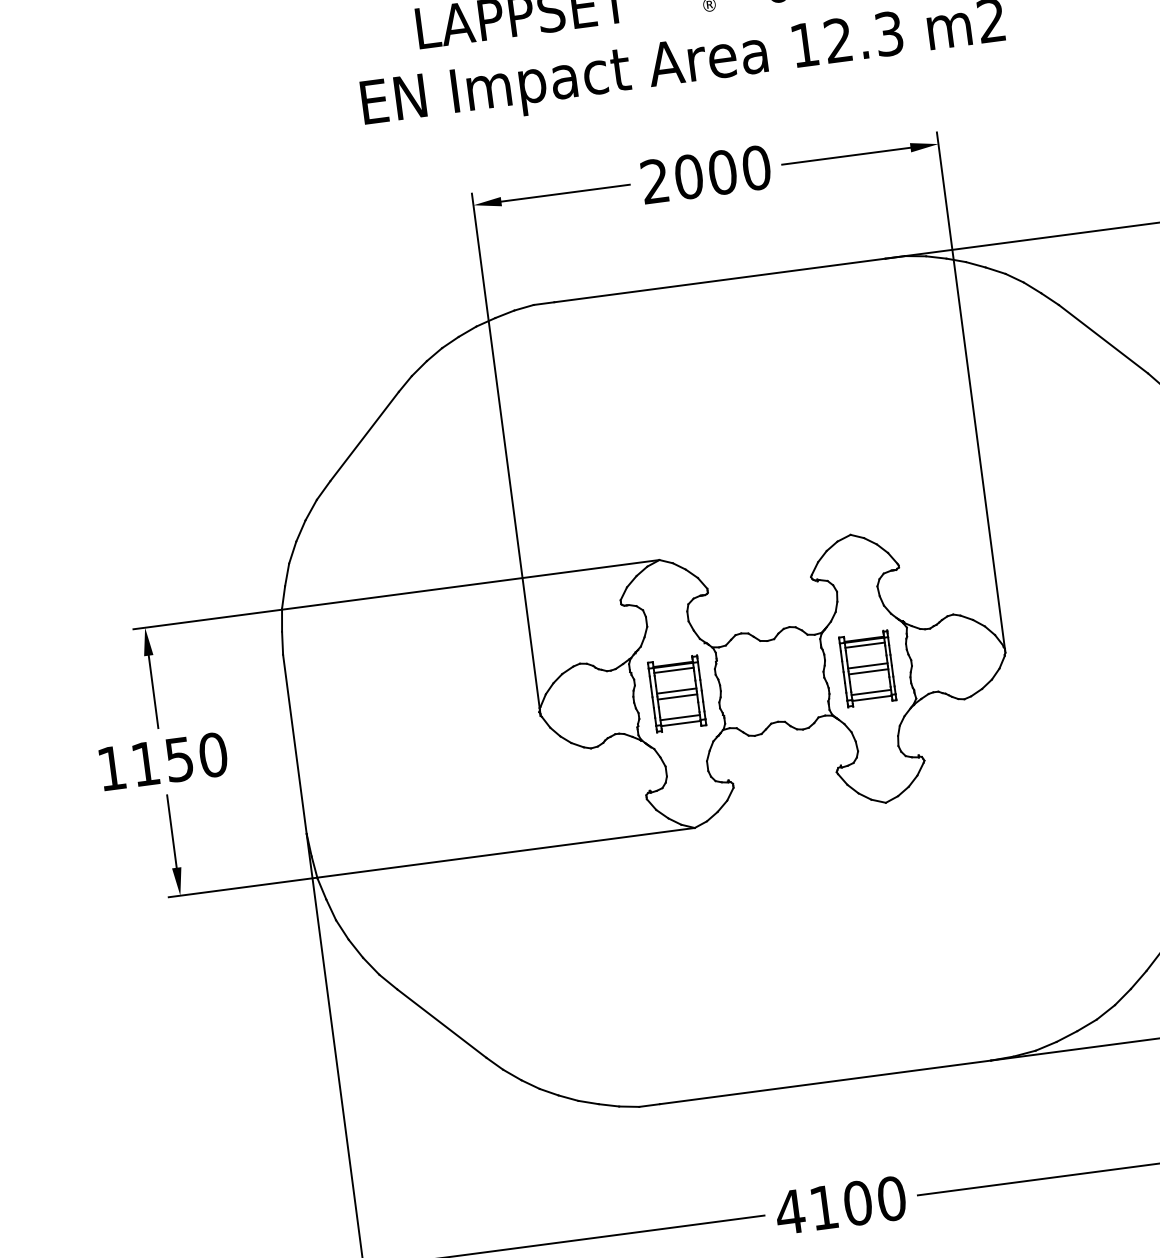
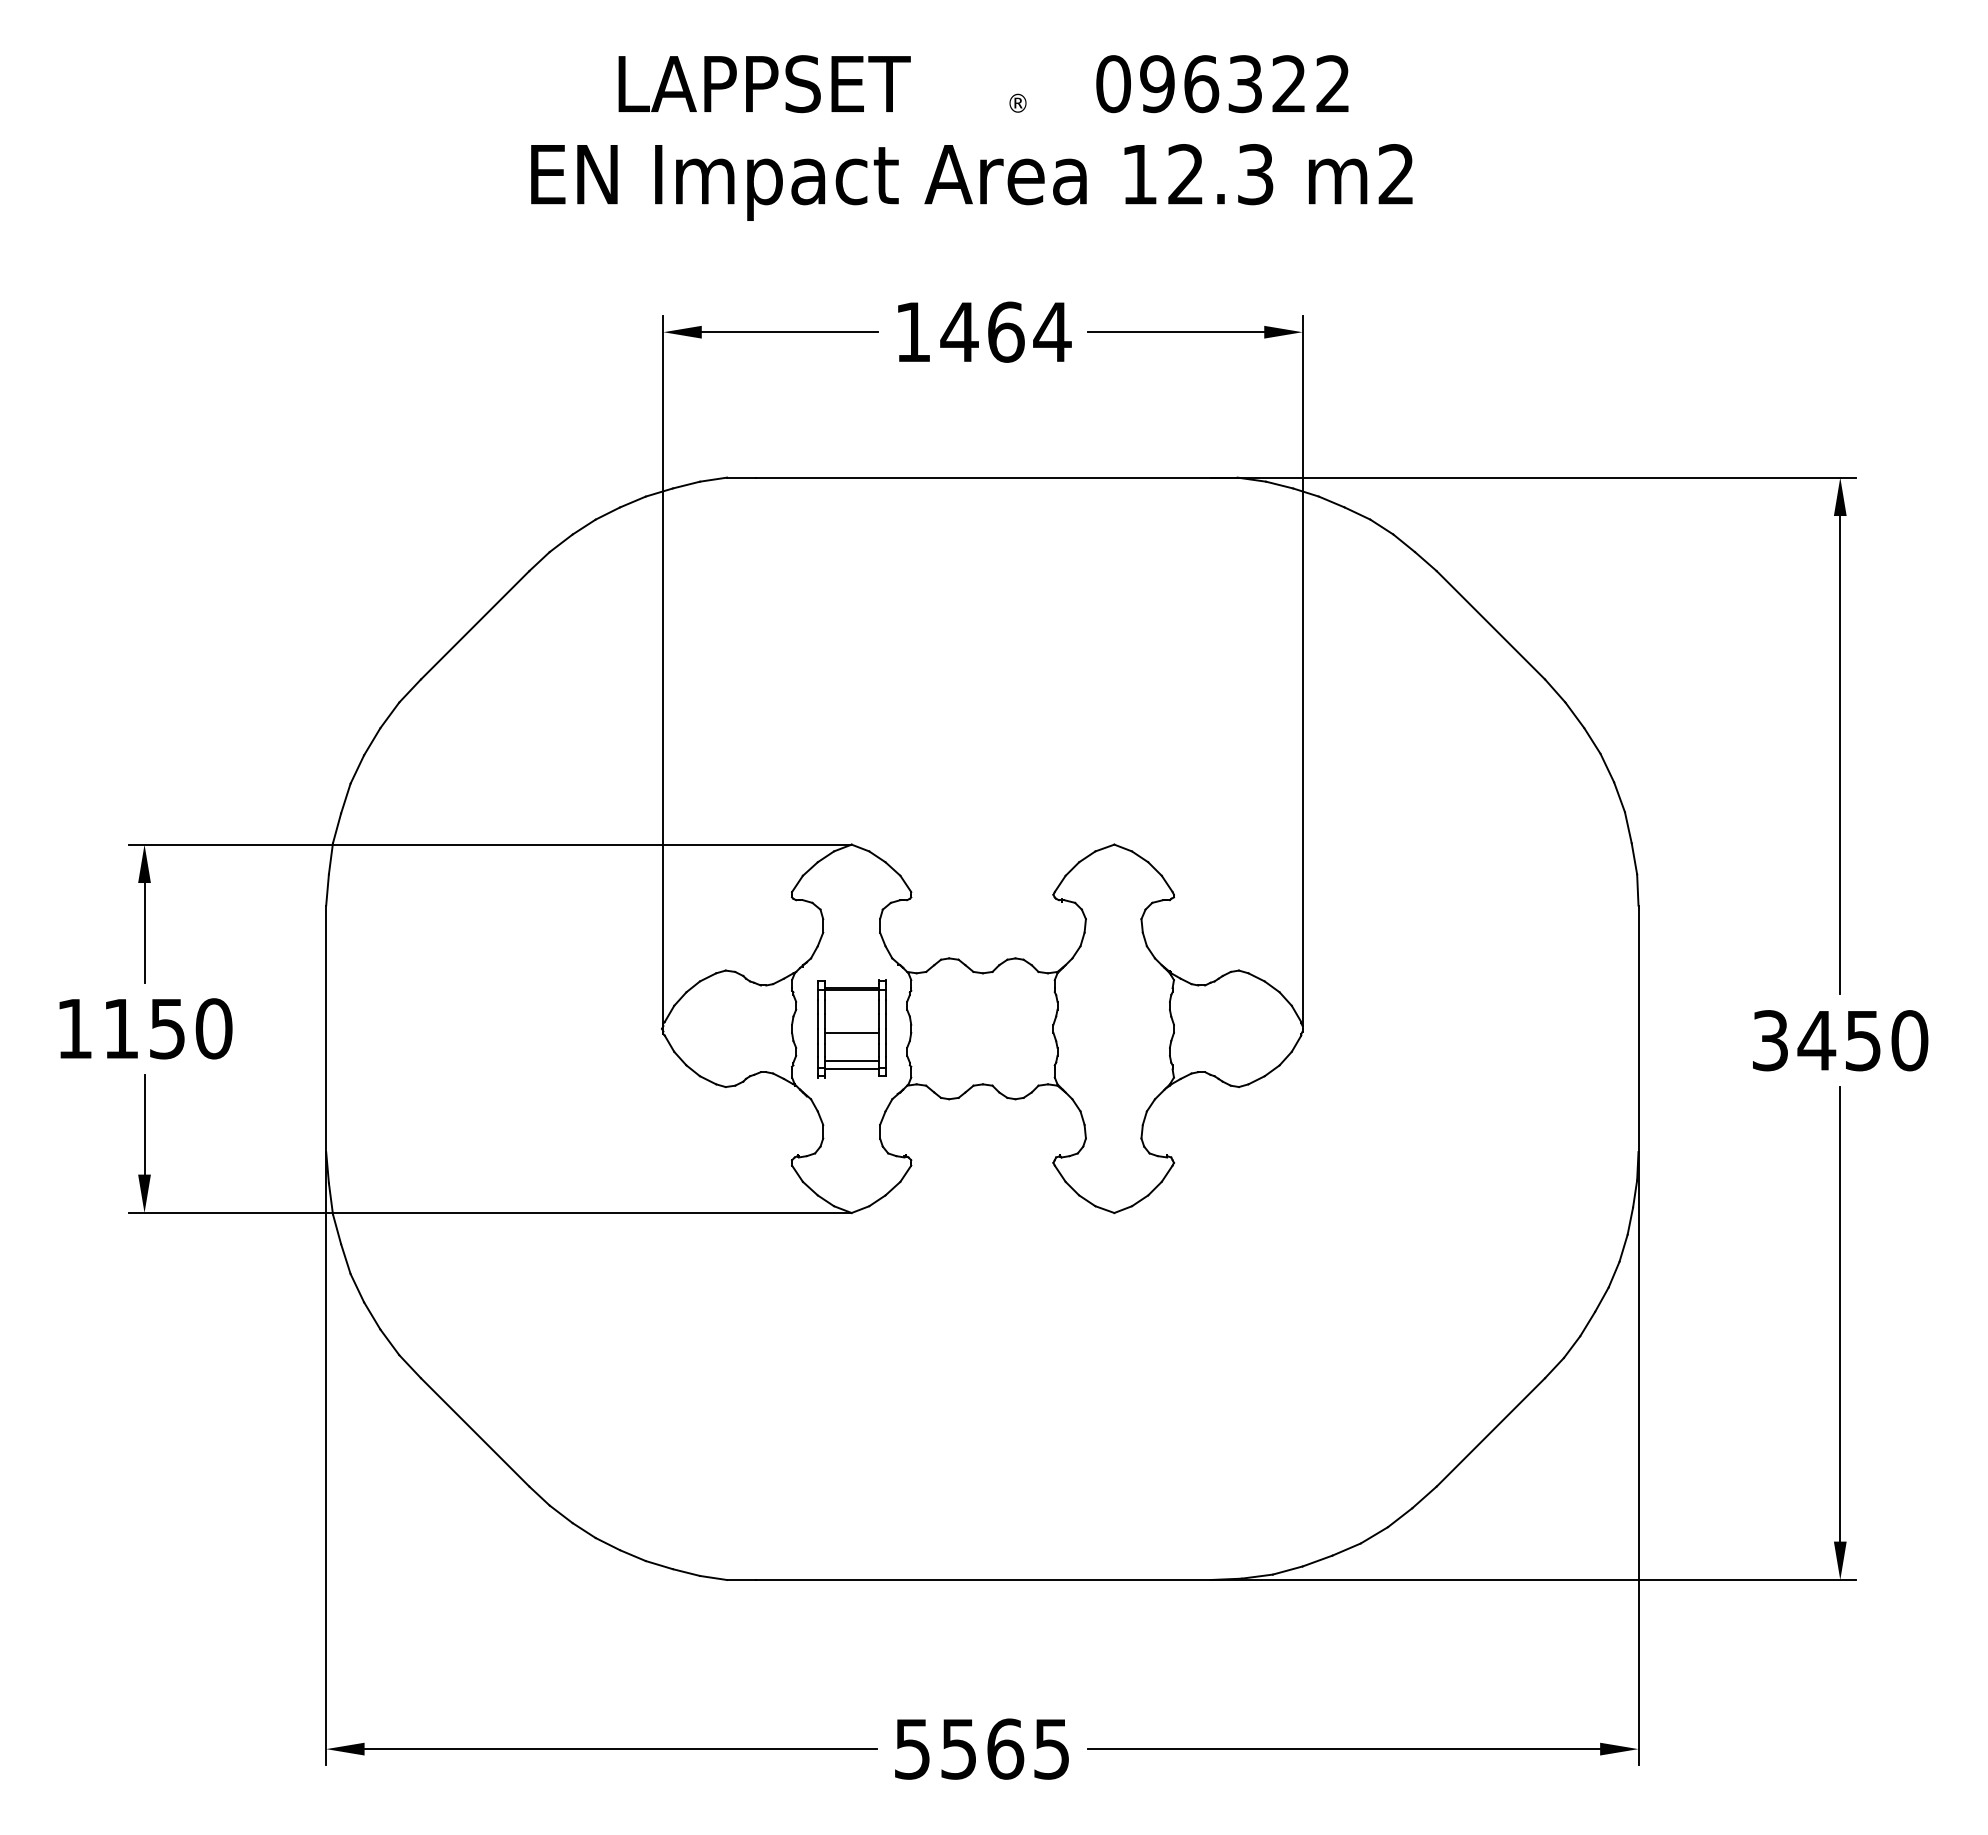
text: (706, 174) -> (983, 331), 2000 -> 1464
part: (867, 668) -> (1113, 1028), removed
line: (673, 670) -> (851, 996), removed
line: (676, 690) -> (851, 1024), removed
text: (840, 1205) -> (981, 1748), 4100 -> 5565

